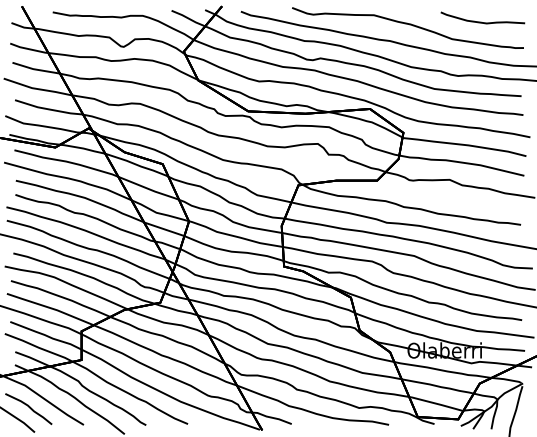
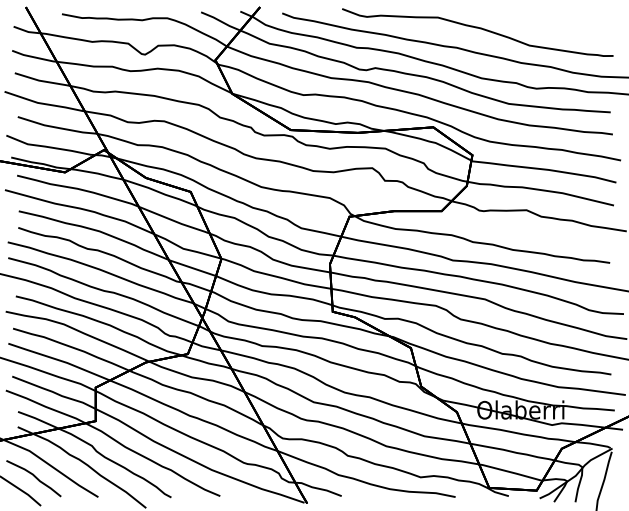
curve: (482, 22) -> (565, 25), removed

